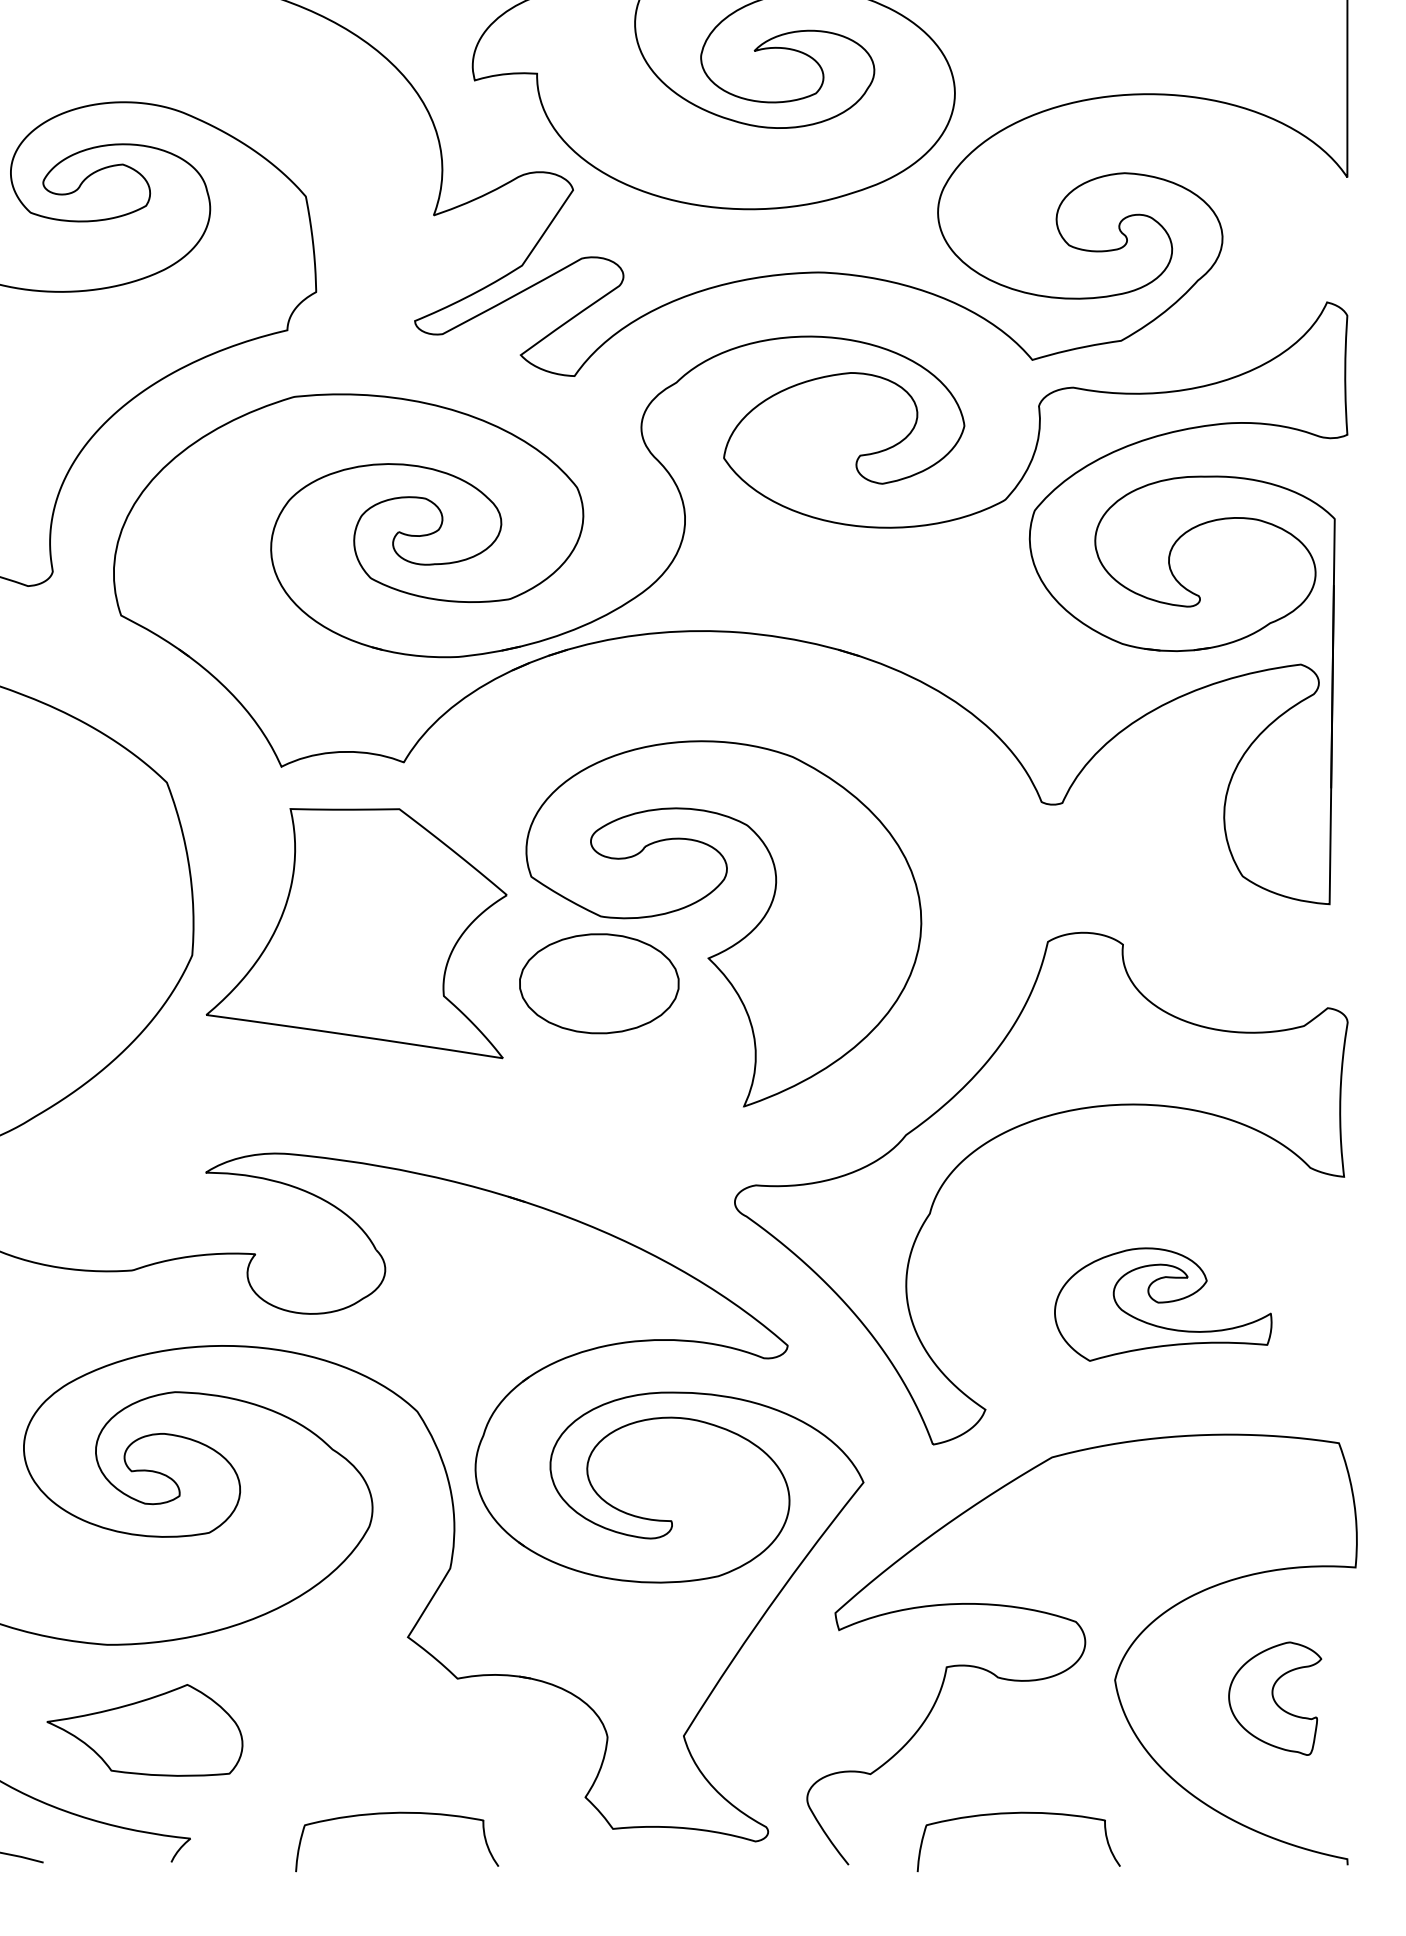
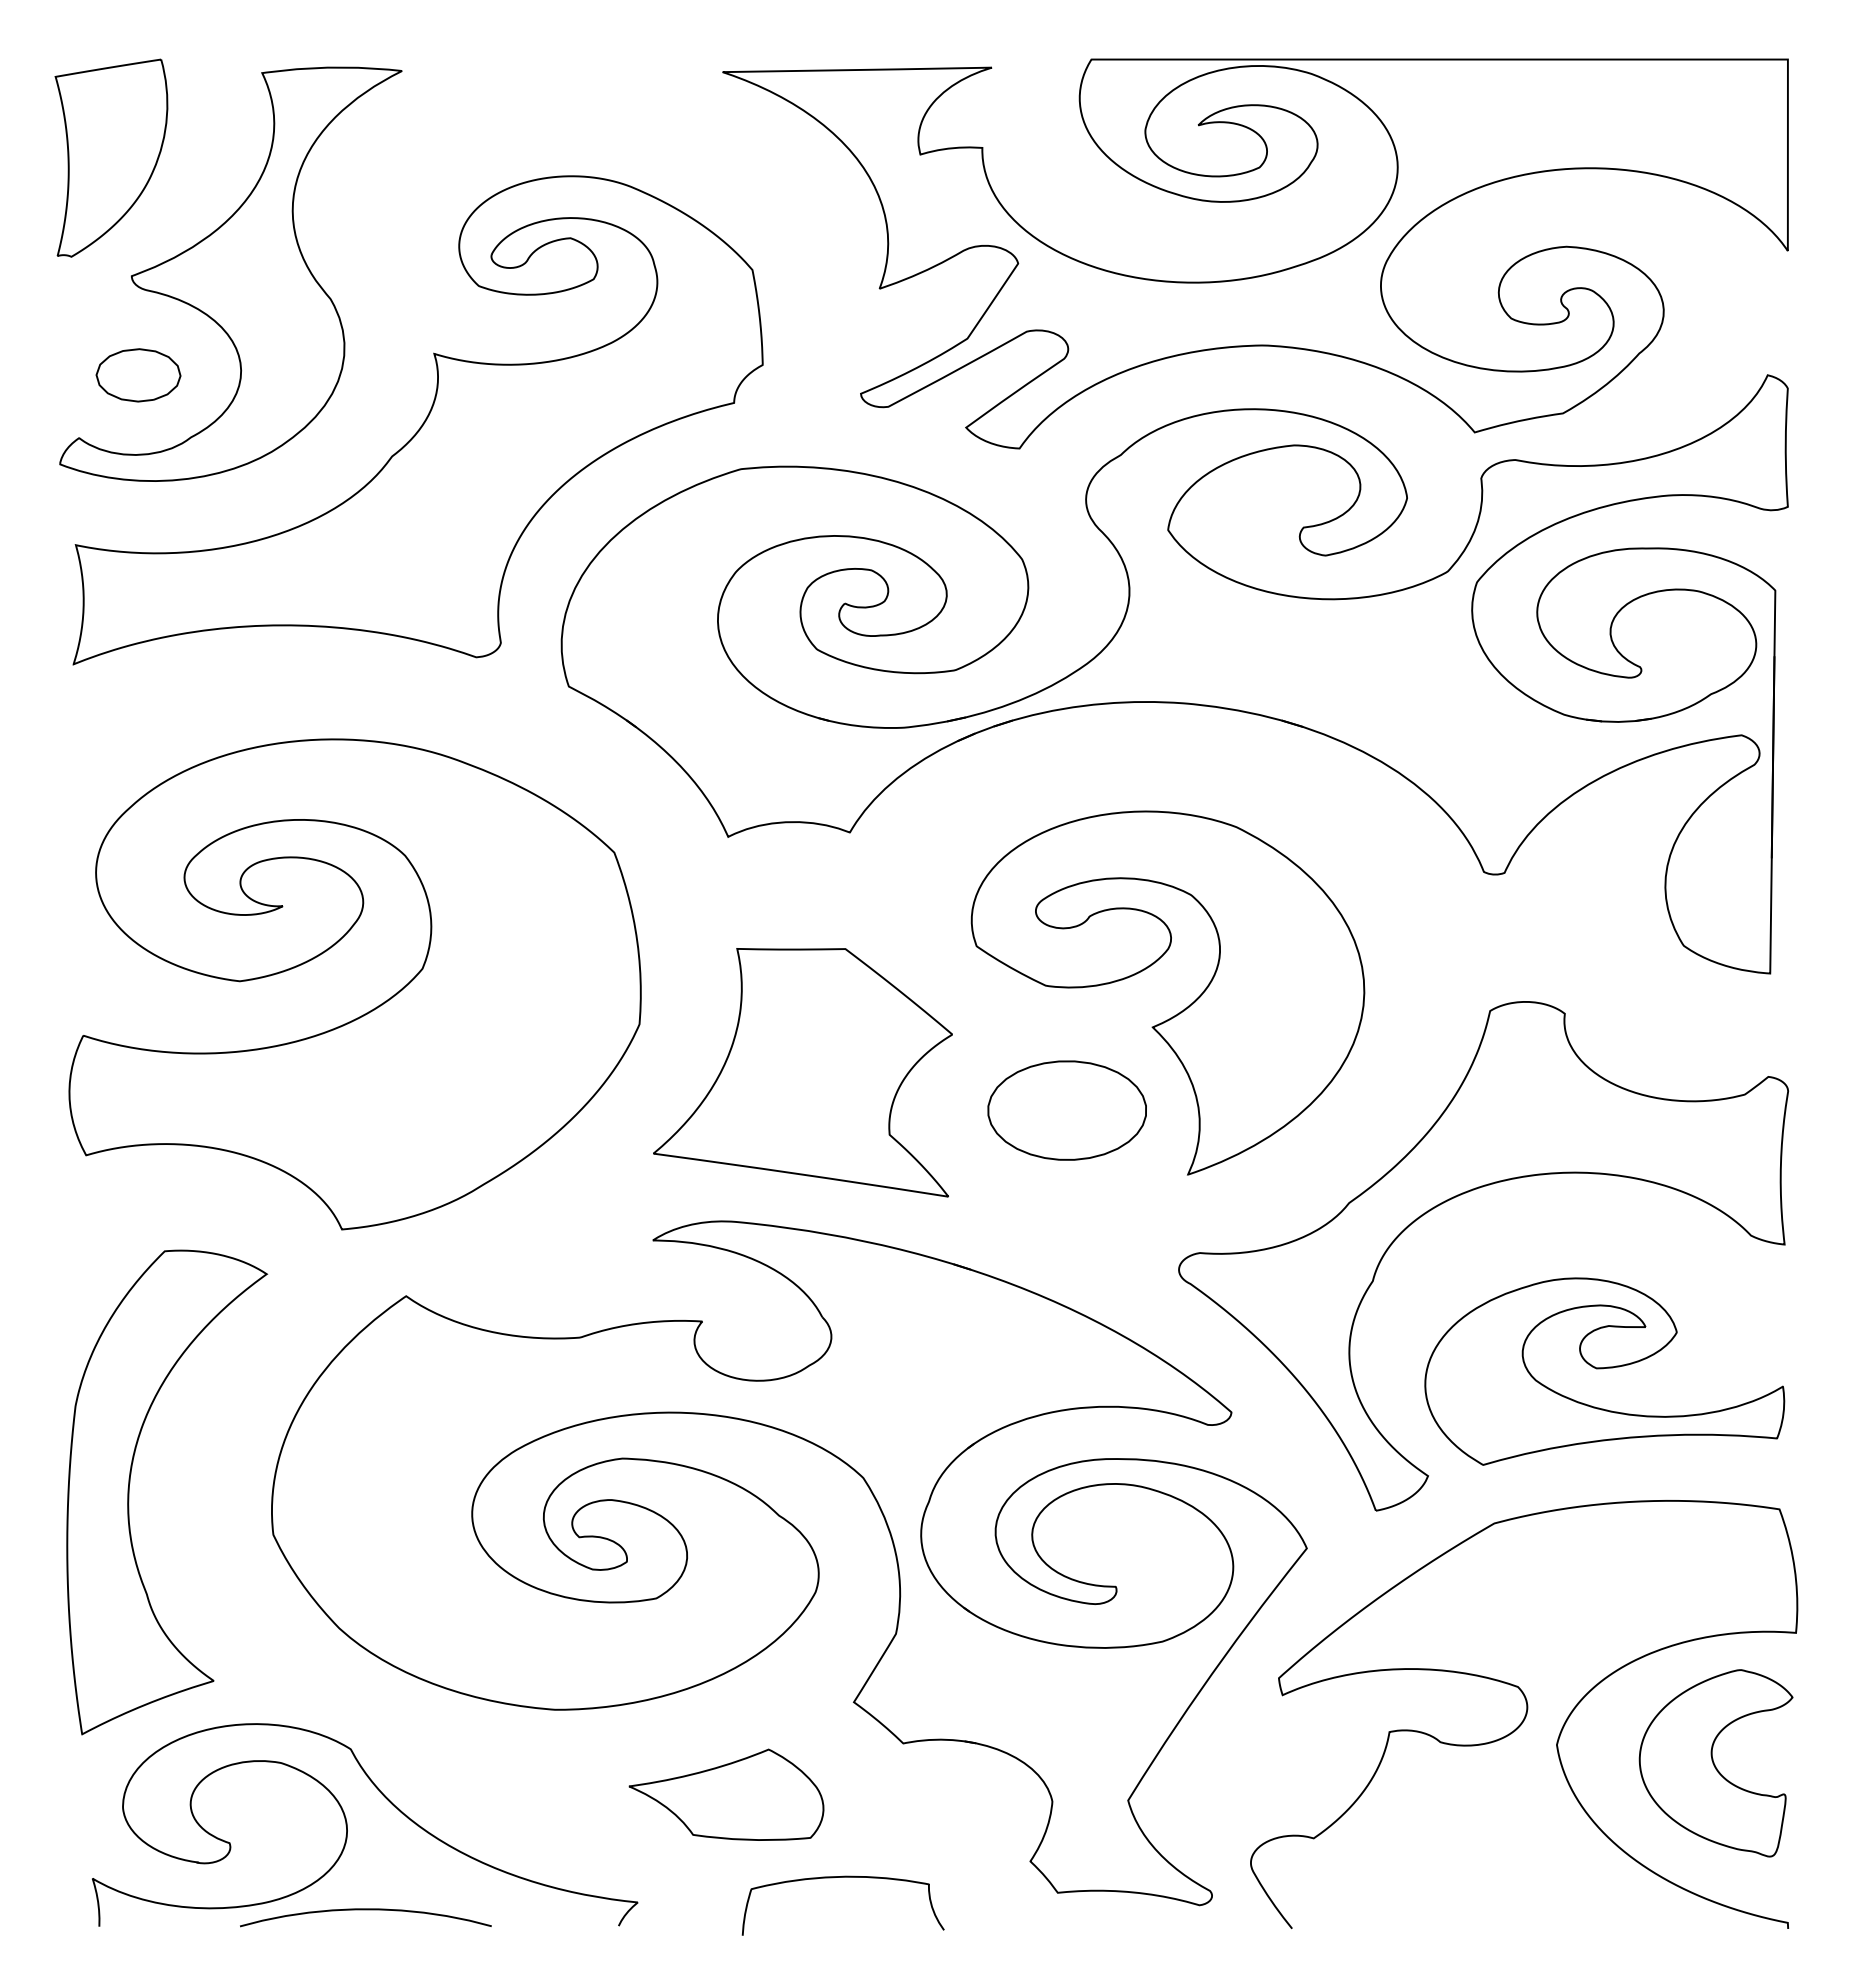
part: (356, 933) -> (802, 1072), moved
part: (598, 983) -> (1066, 1110), moved
part: (1162, 1304) -> (1604, 1371), size x1.67
part: (1274, 1698) -> (1715, 1763), size x1.67
part: (144, 1730) -> (726, 1794), moved
curve: (1018, 1813) -> (1460, 1877), removed

